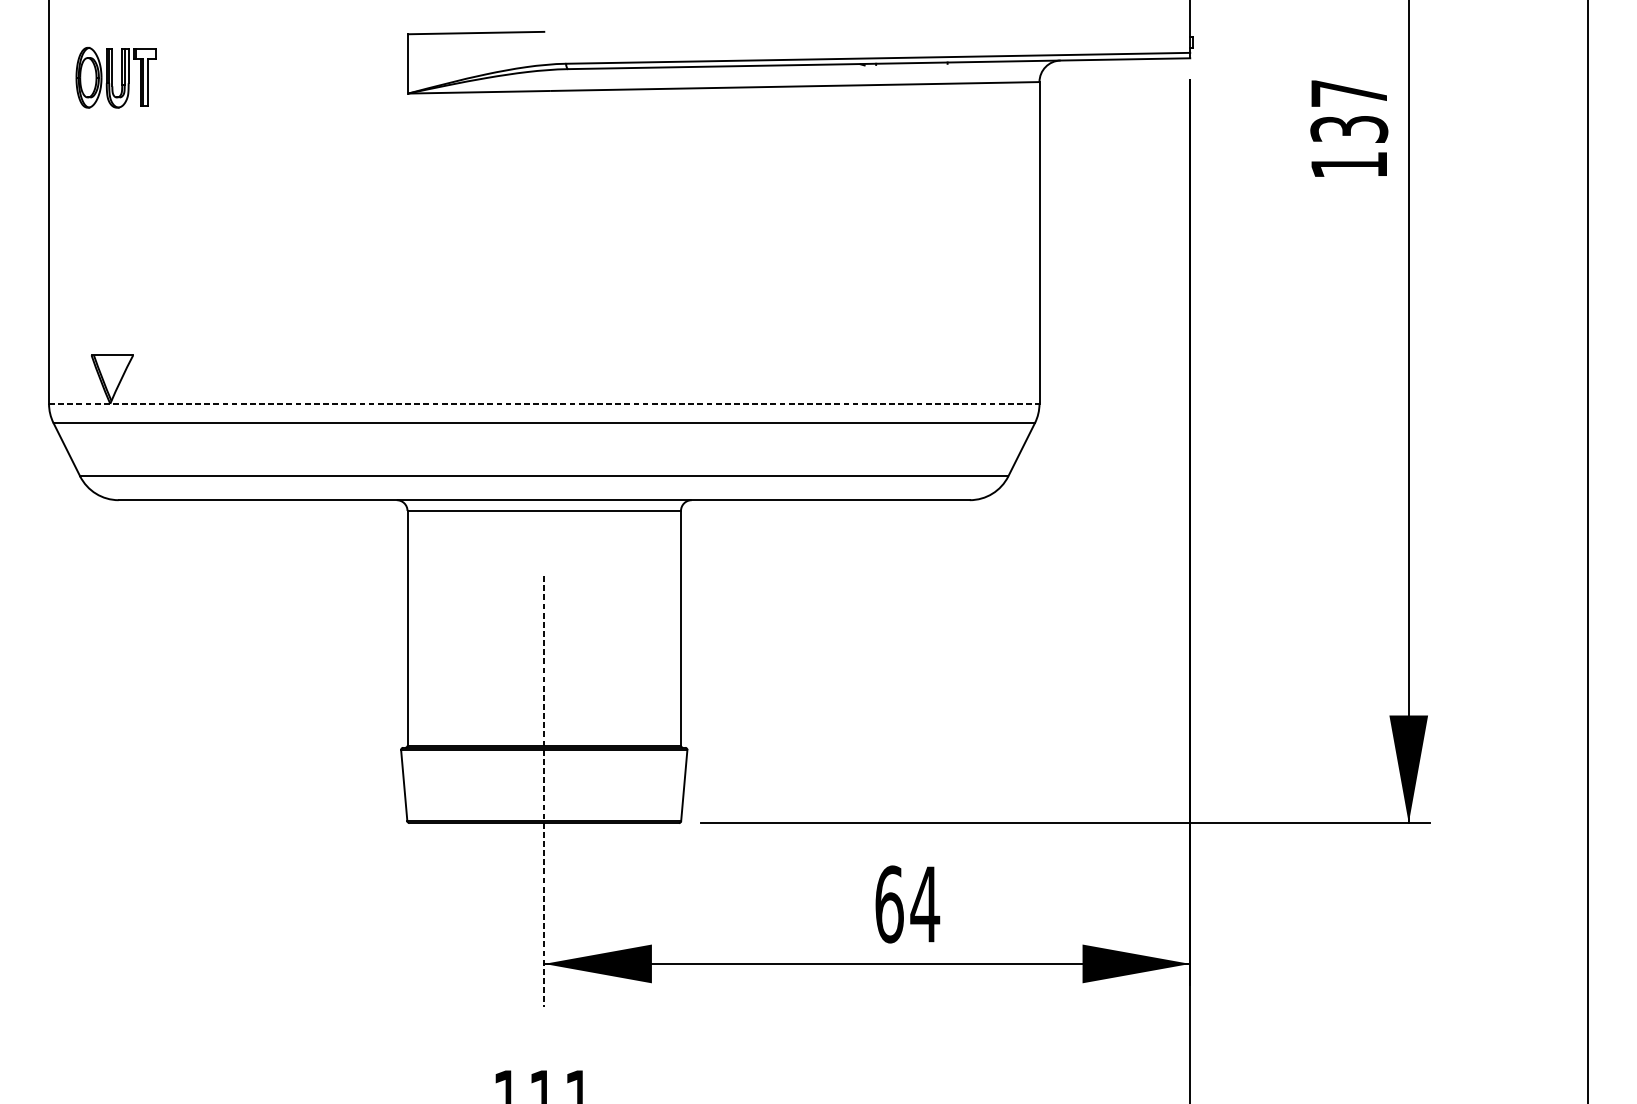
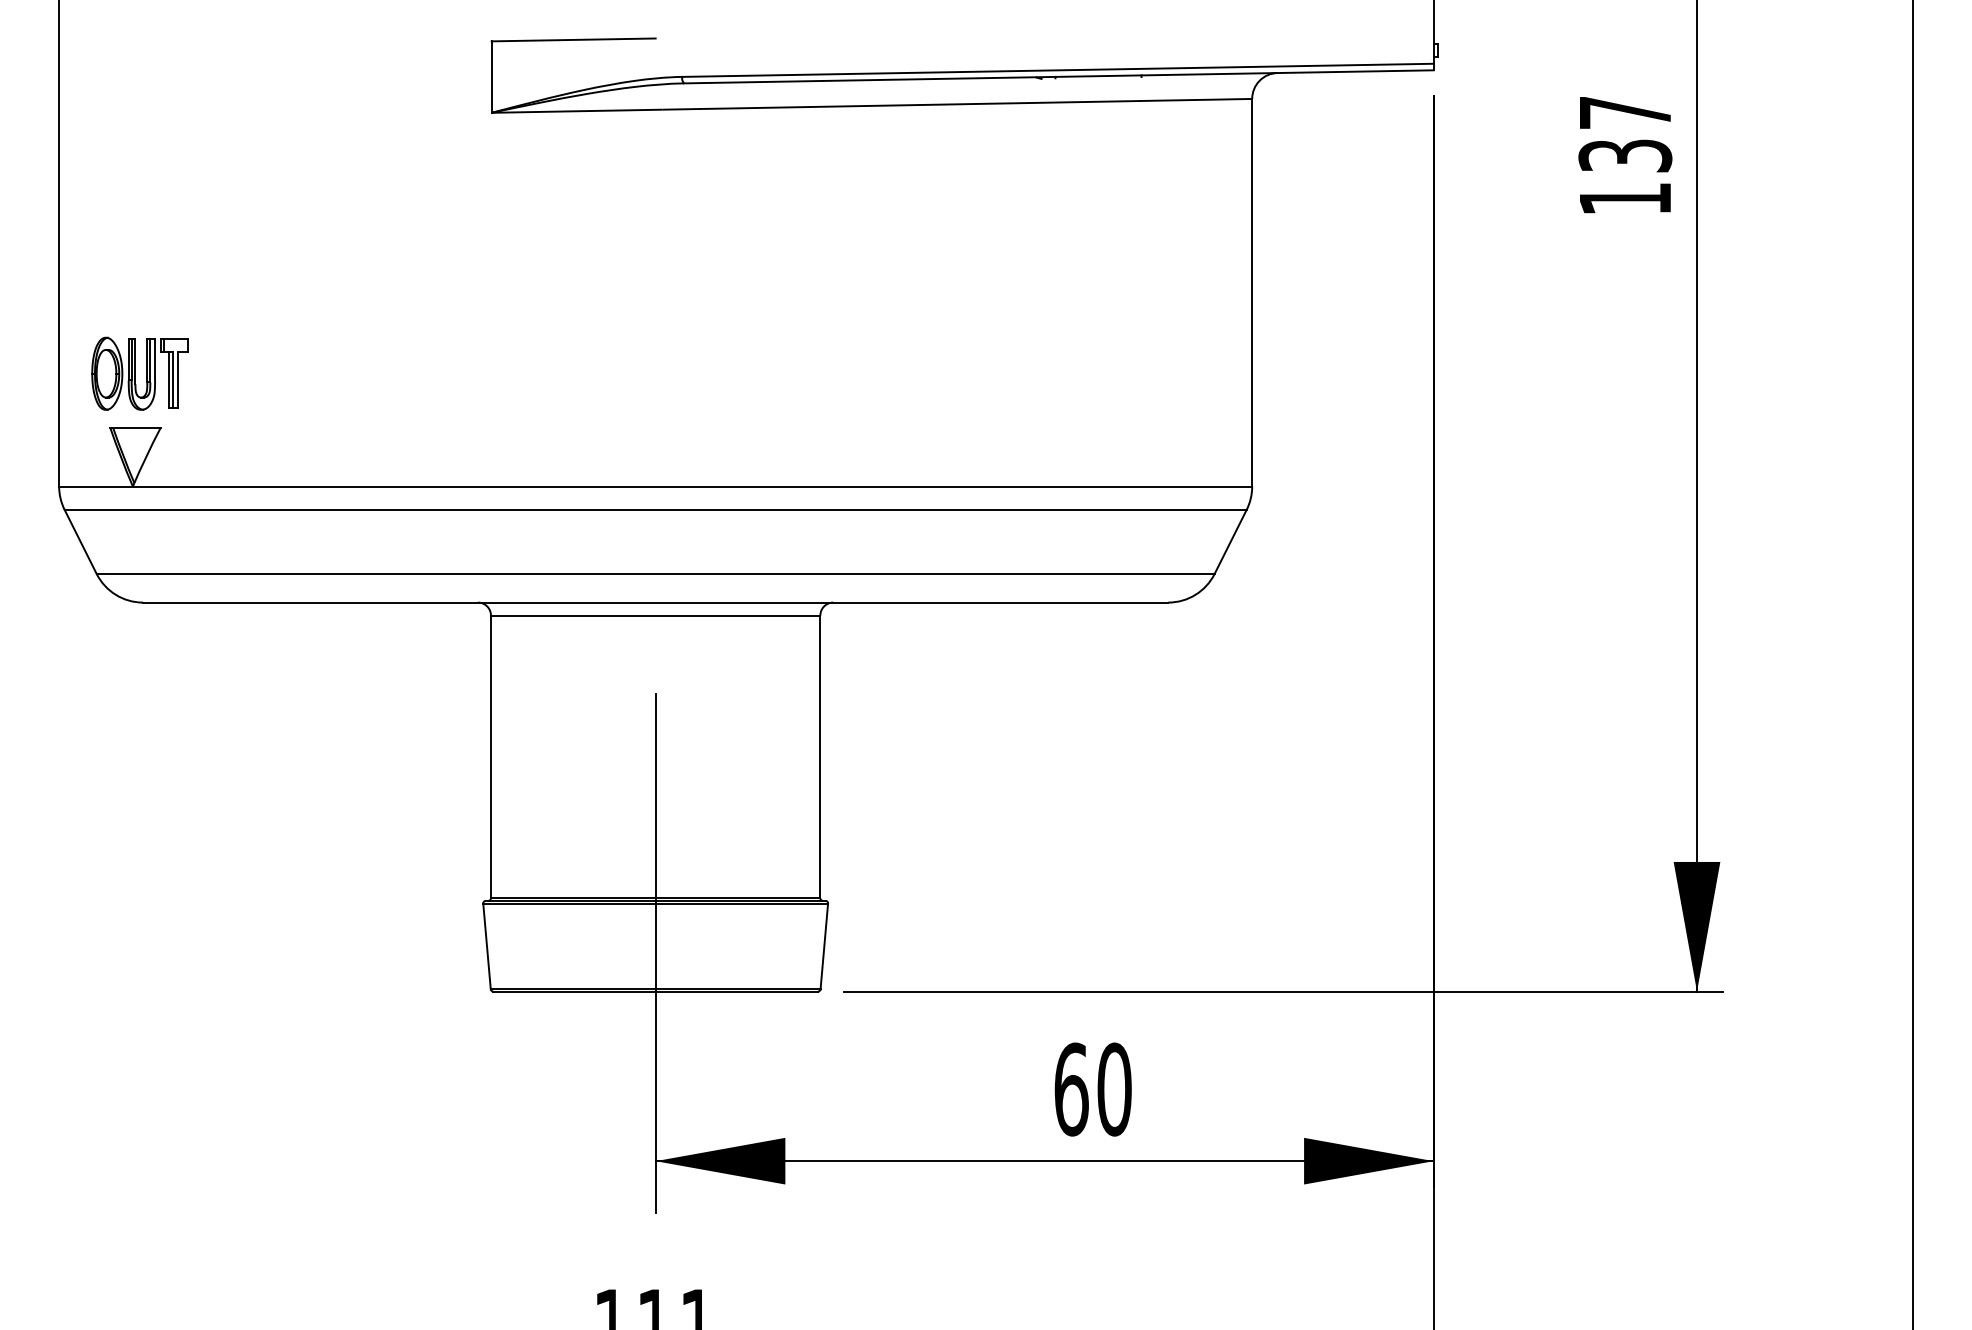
part: (115, 77) -> (139, 373), moved
line: (544, 403) -> (655, 486), dashed -> solid
line: (544, 792) -> (655, 954), dashed -> solid
text: (925, 904) -> (1114, 1089), 64 -> 60

